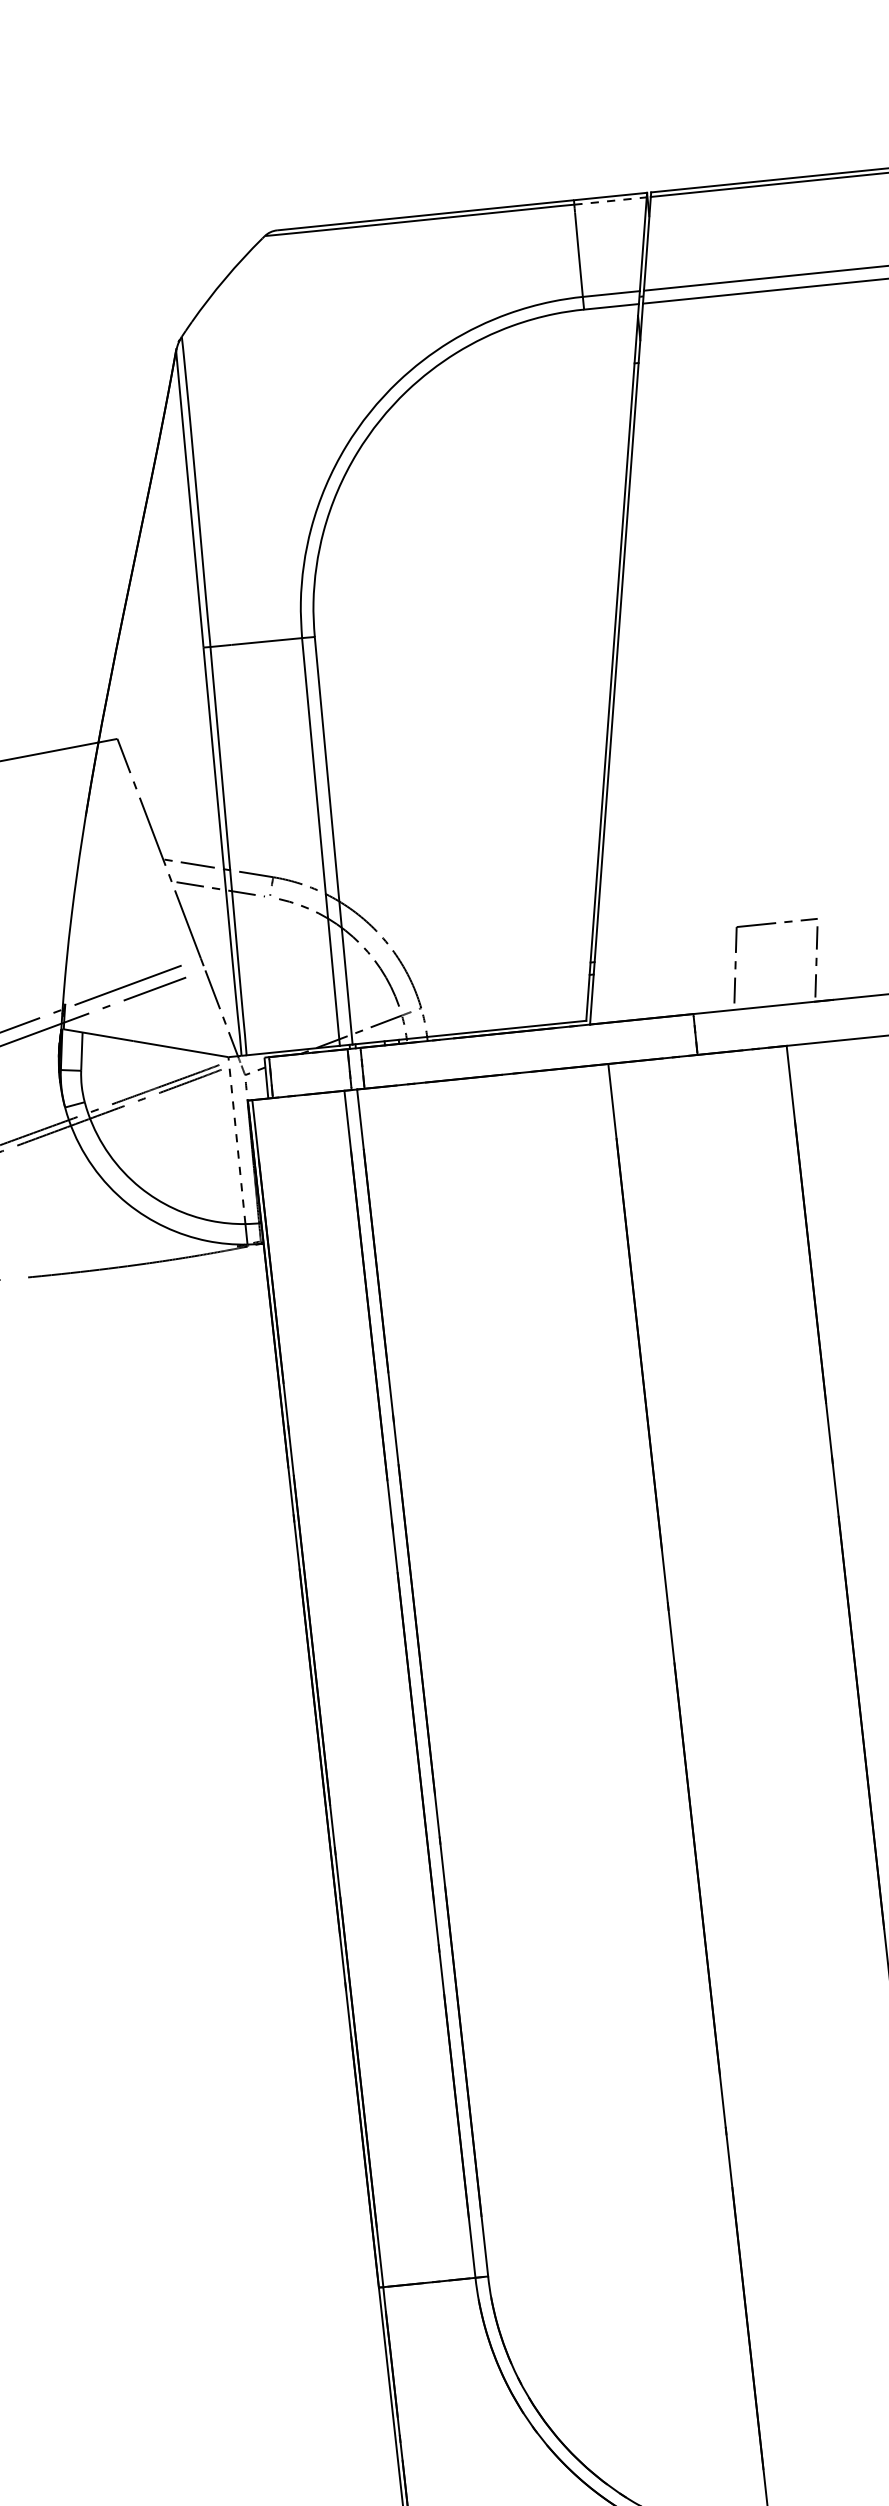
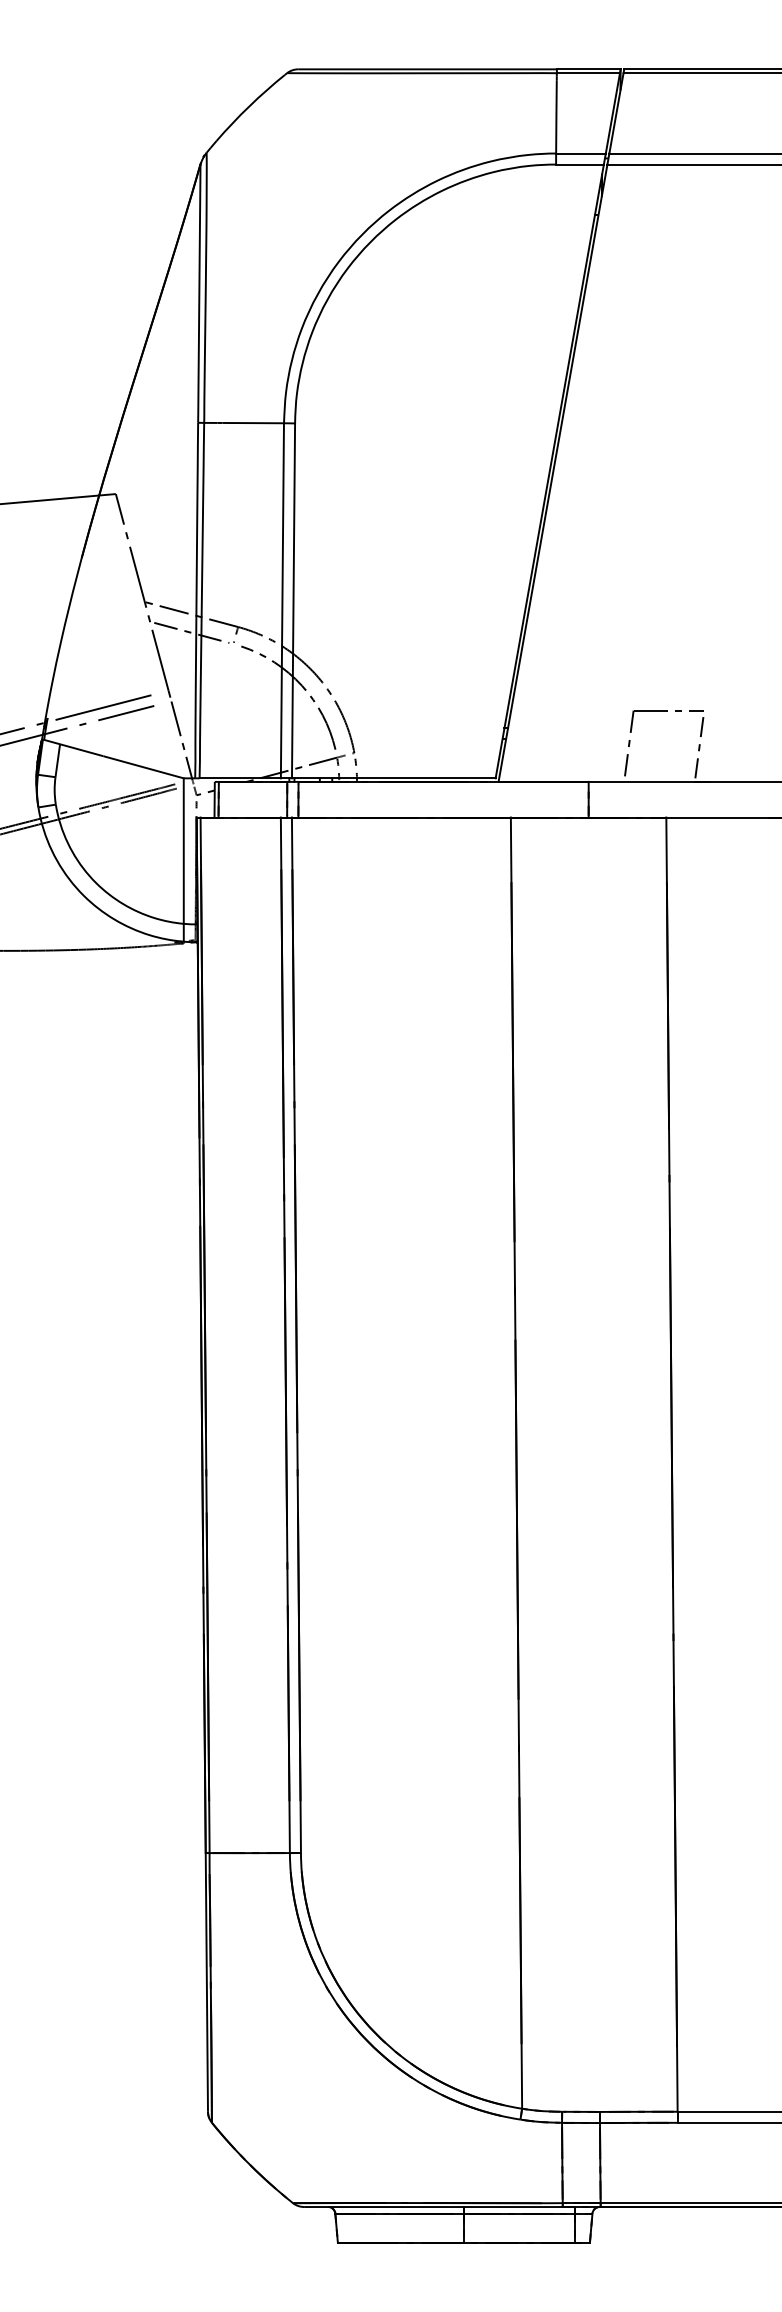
line: (610, 201) -> (588, 73), dashed -> solid
line: (236, 1141) -> (183, 851), dashed -> solid

